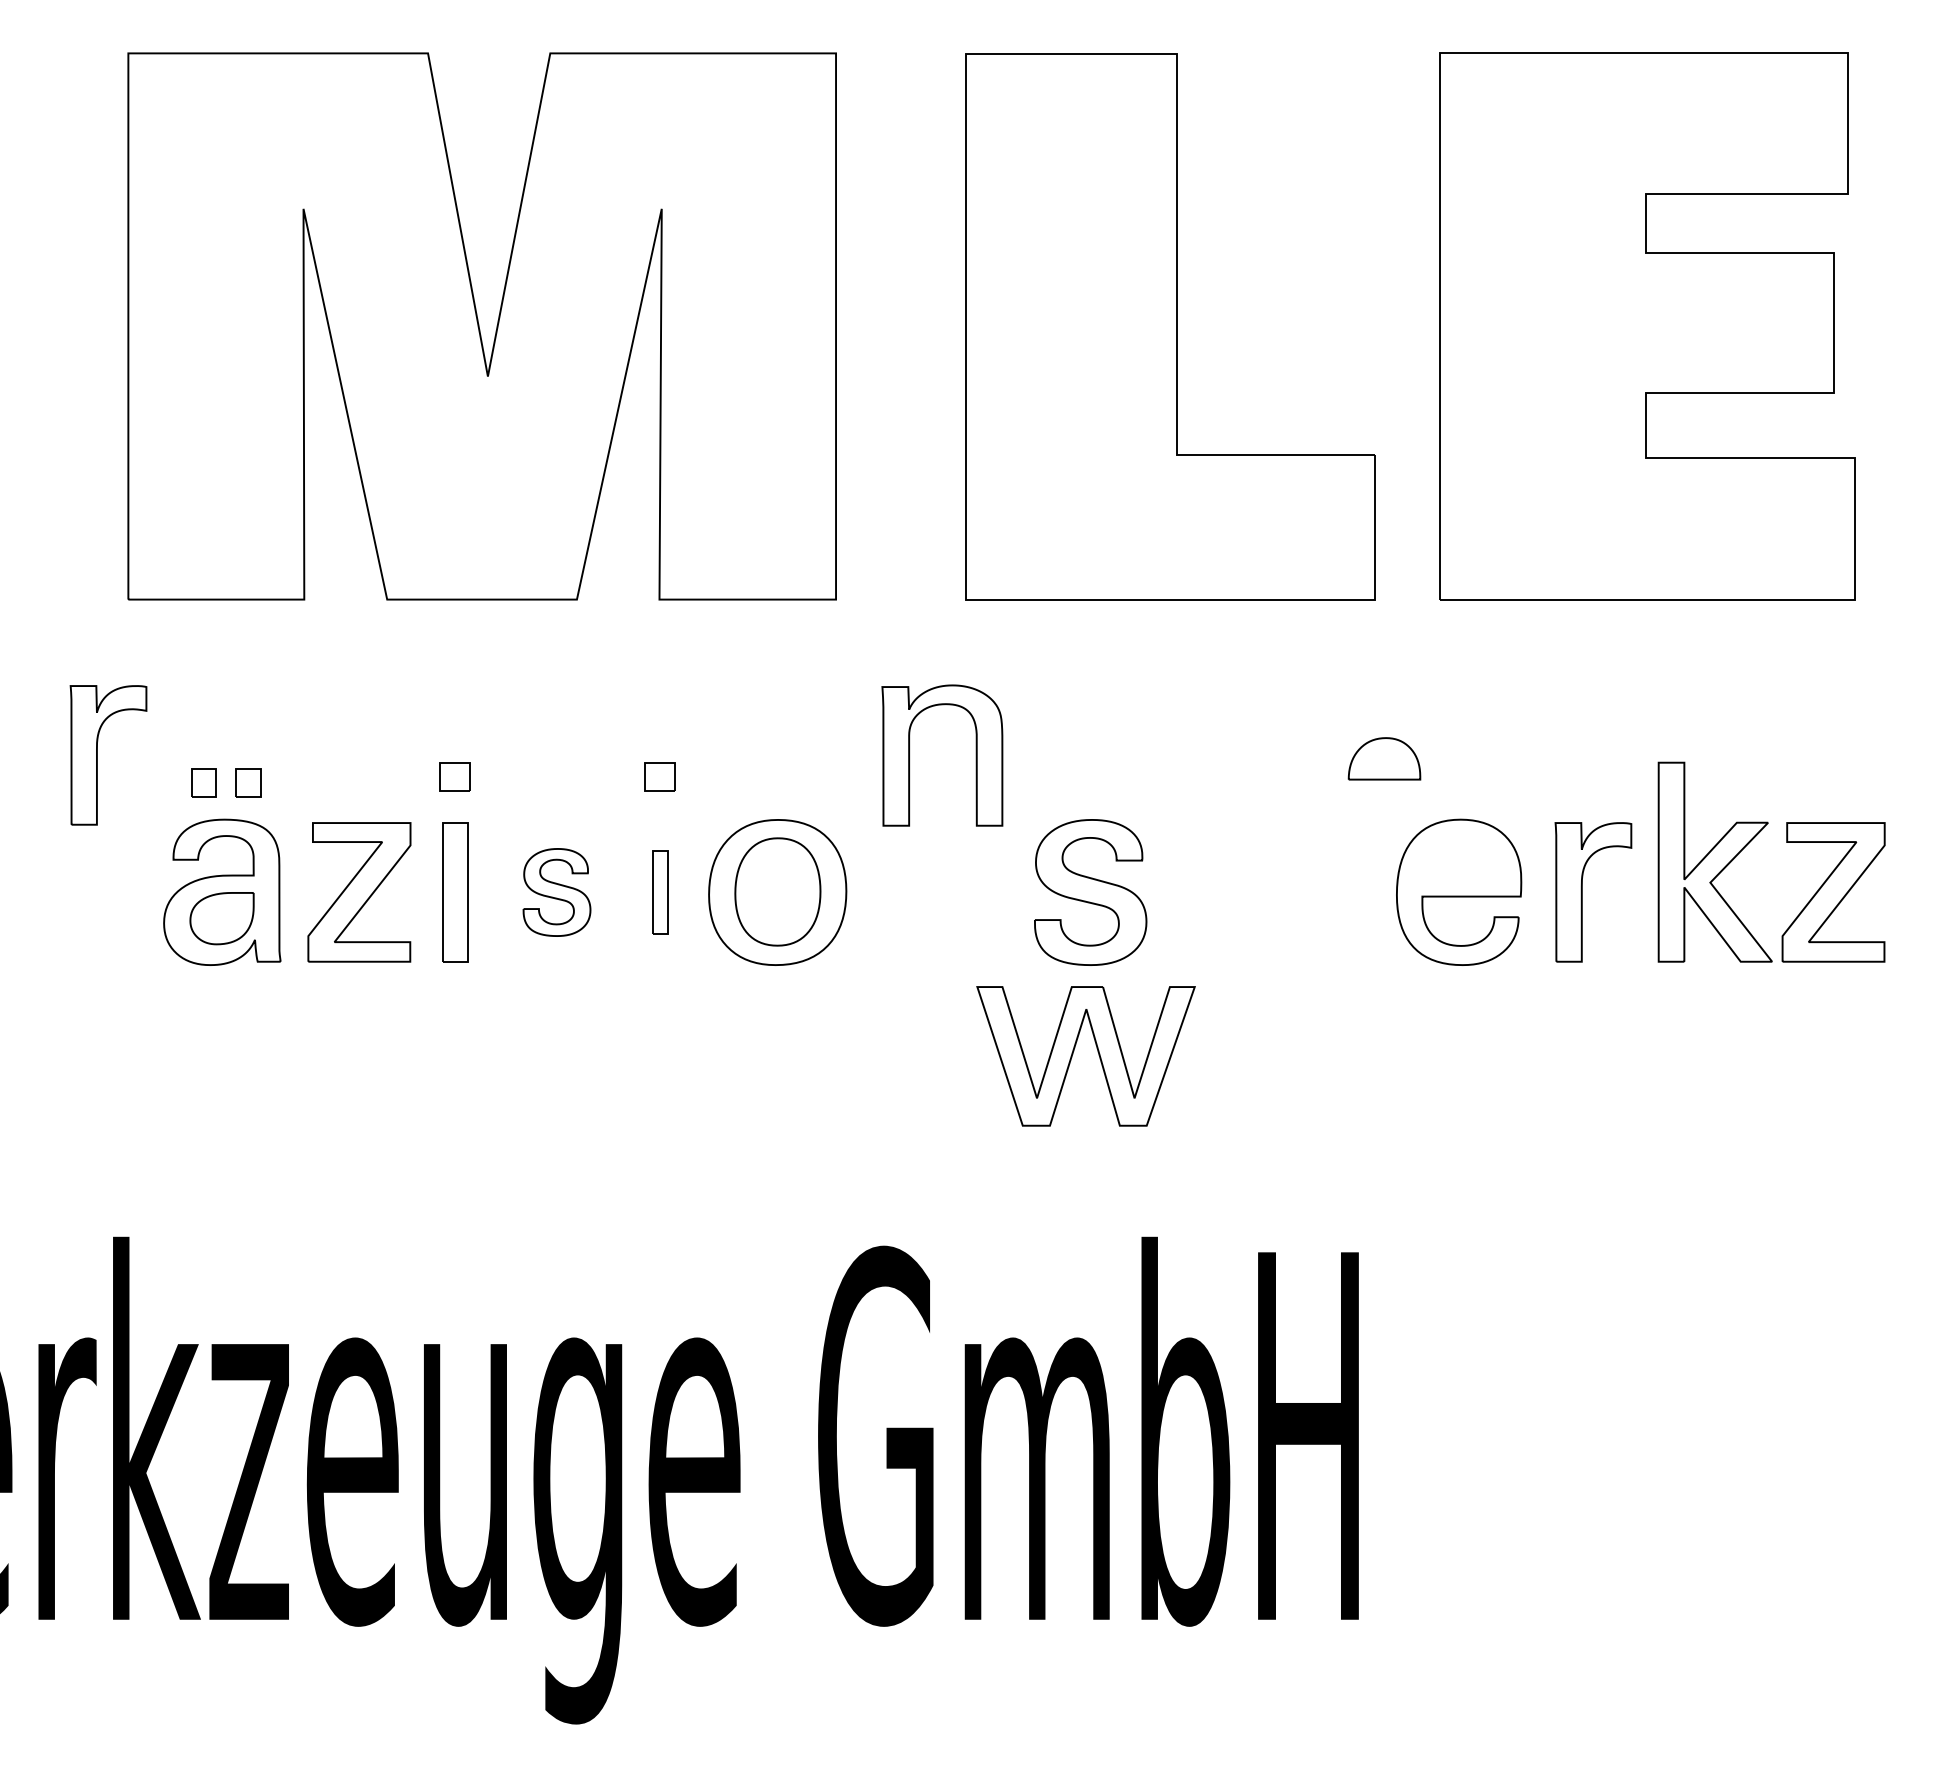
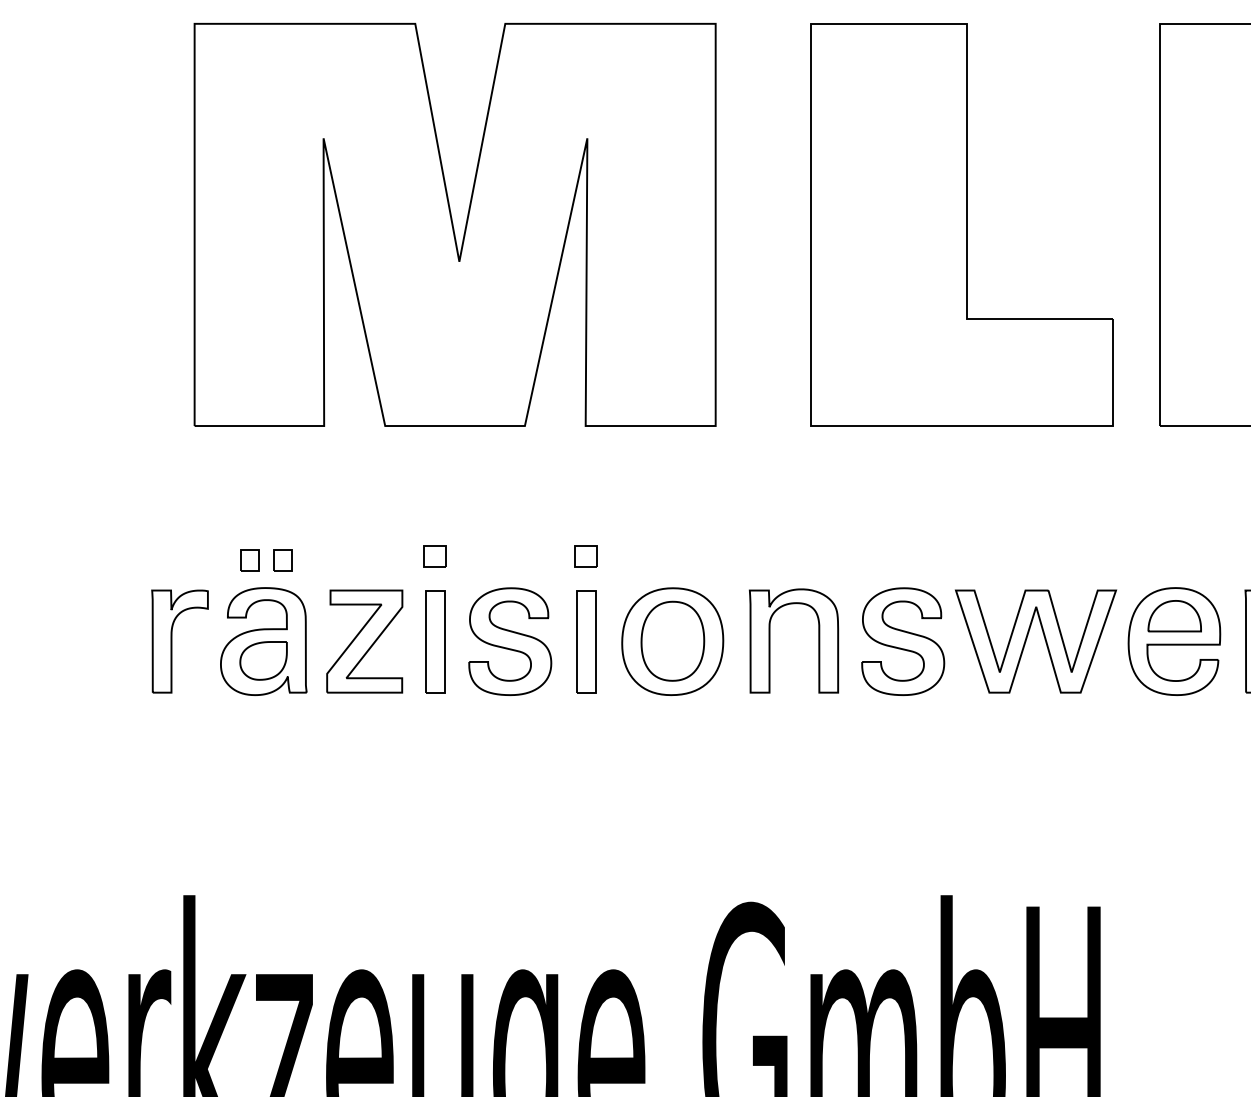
part: (97, 755) -> (171, 641), moved
part: (909, 755) -> (769, 640), moved
part: (1384, 758) -> (1174, 615), moved
part: (556, 892) -> (509, 641), size x1.67
part: (660, 892) -> (586, 641), size x1.67
part: (1074, 1051) -> (1027, 637), moved

